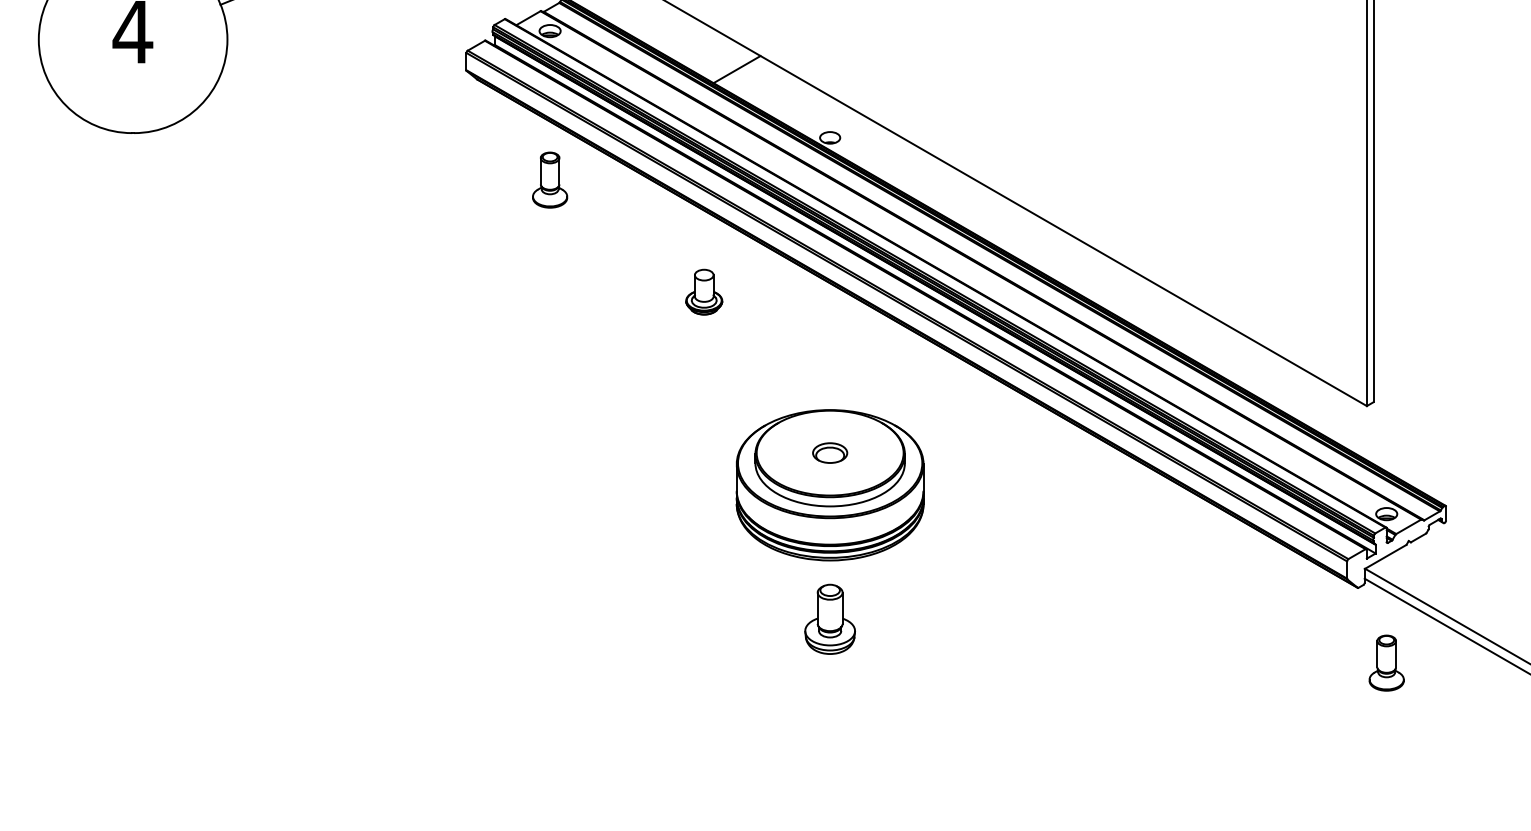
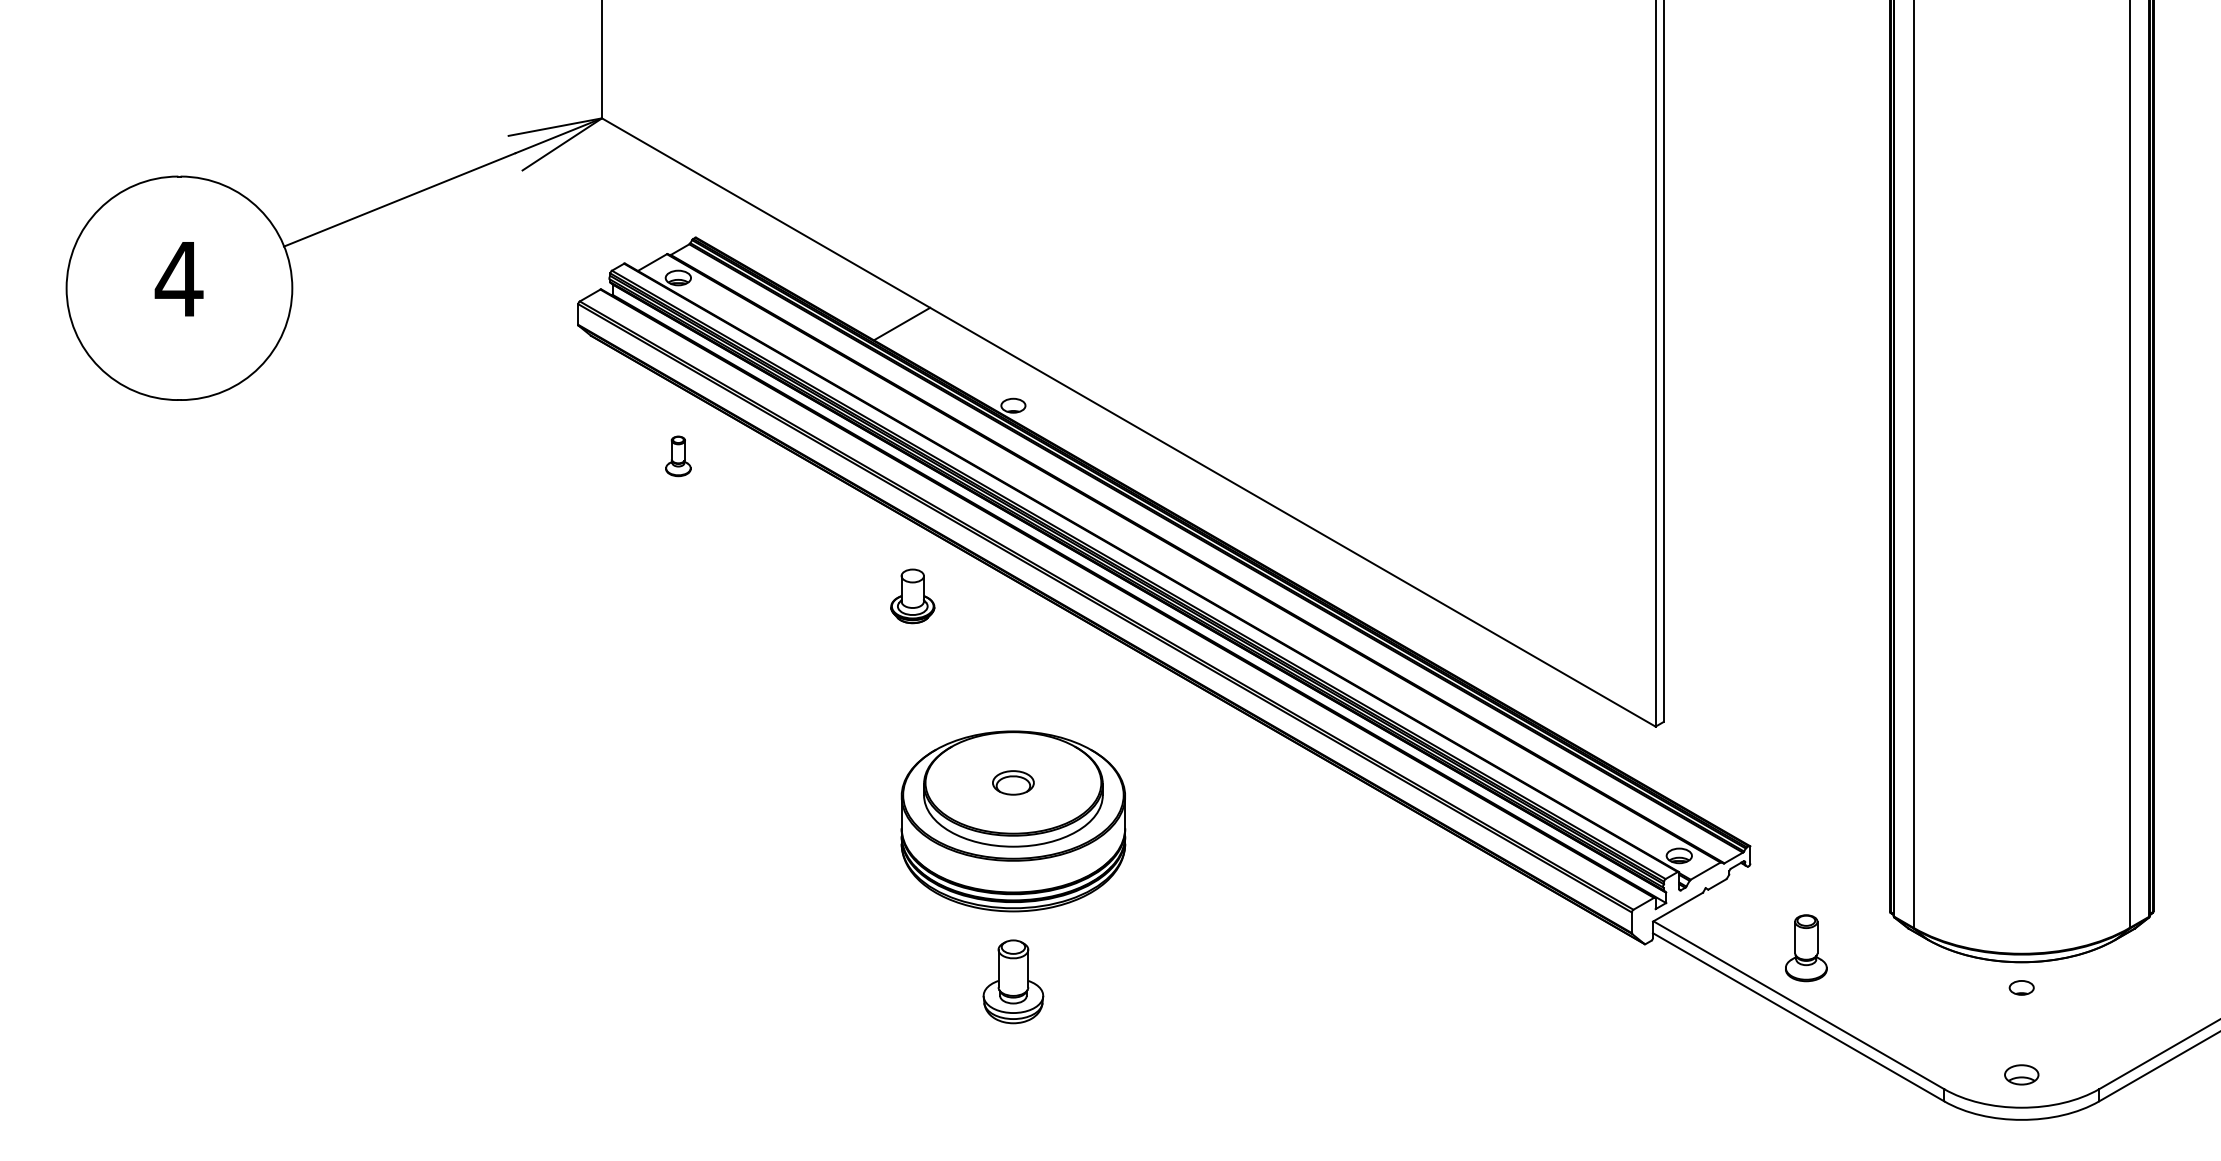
part: (550, 180) -> (678, 456), size x0.6
part: (704, 292) -> (912, 596), moved
part: (1386, 663) -> (1806, 948), moved

